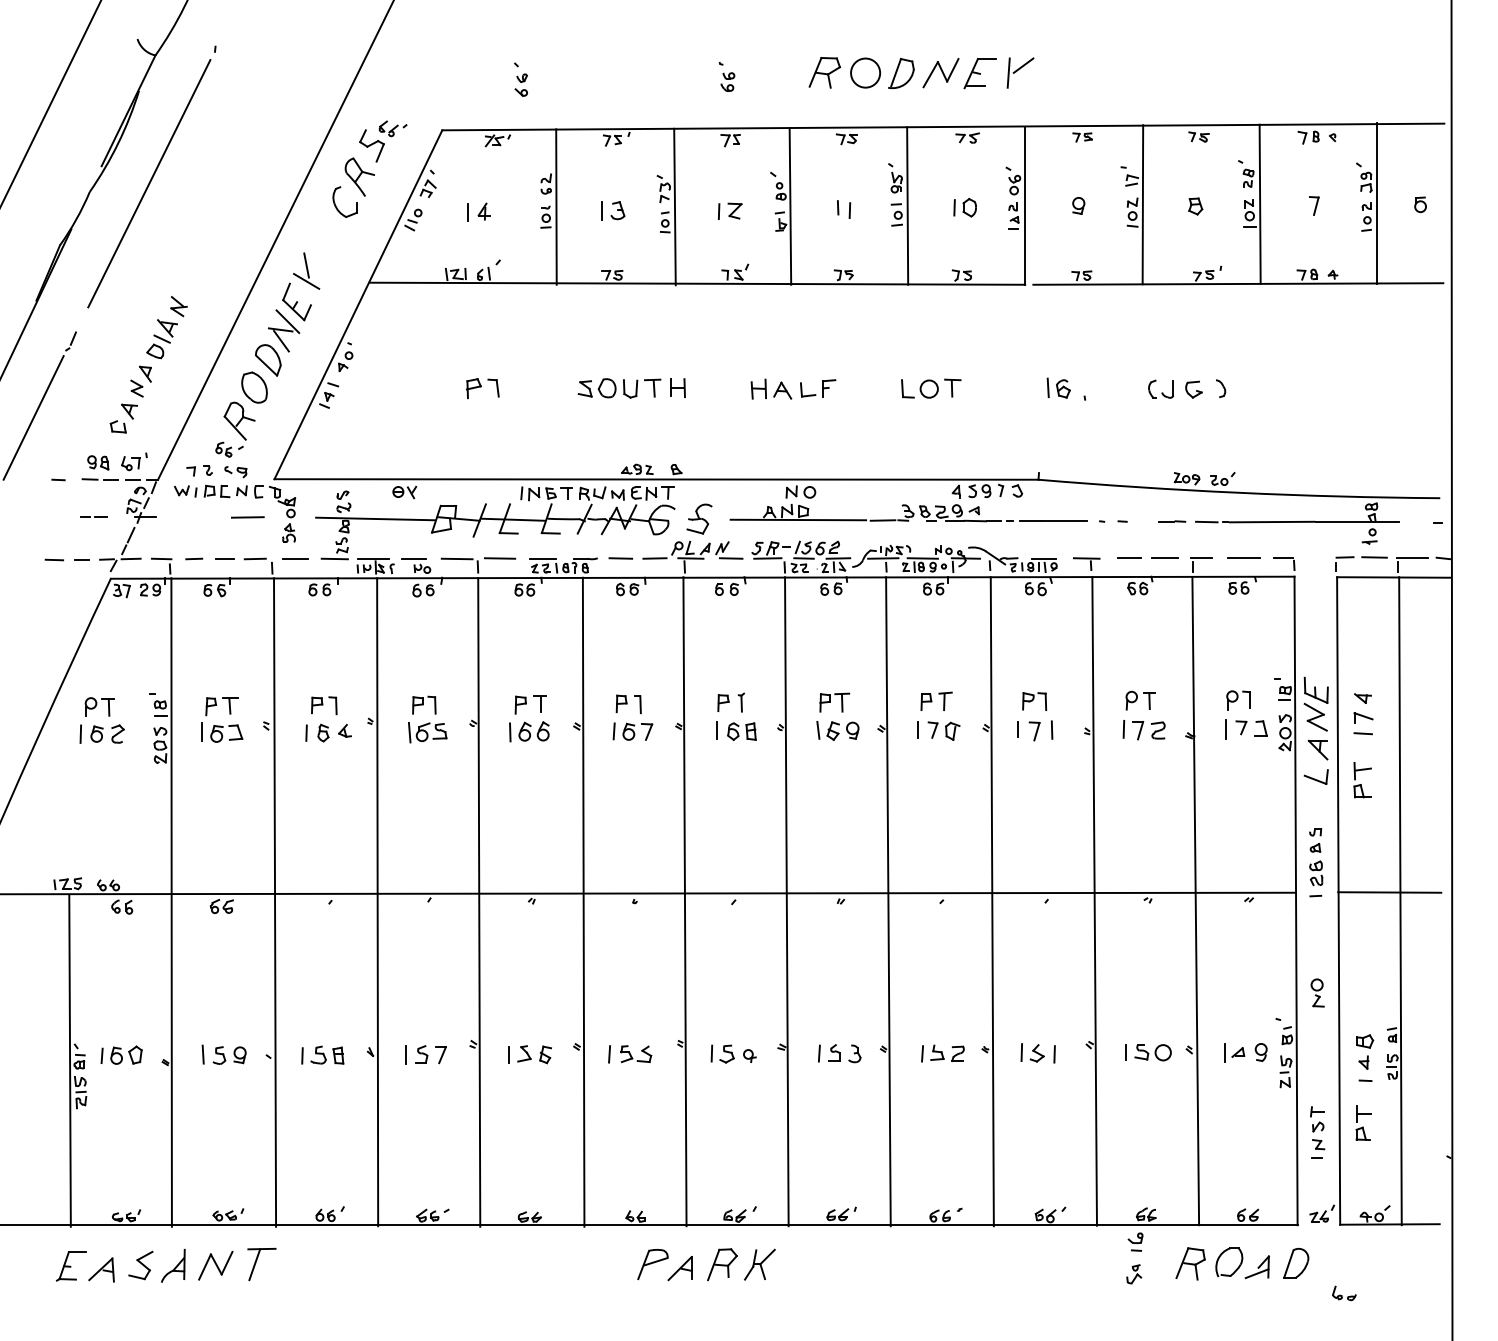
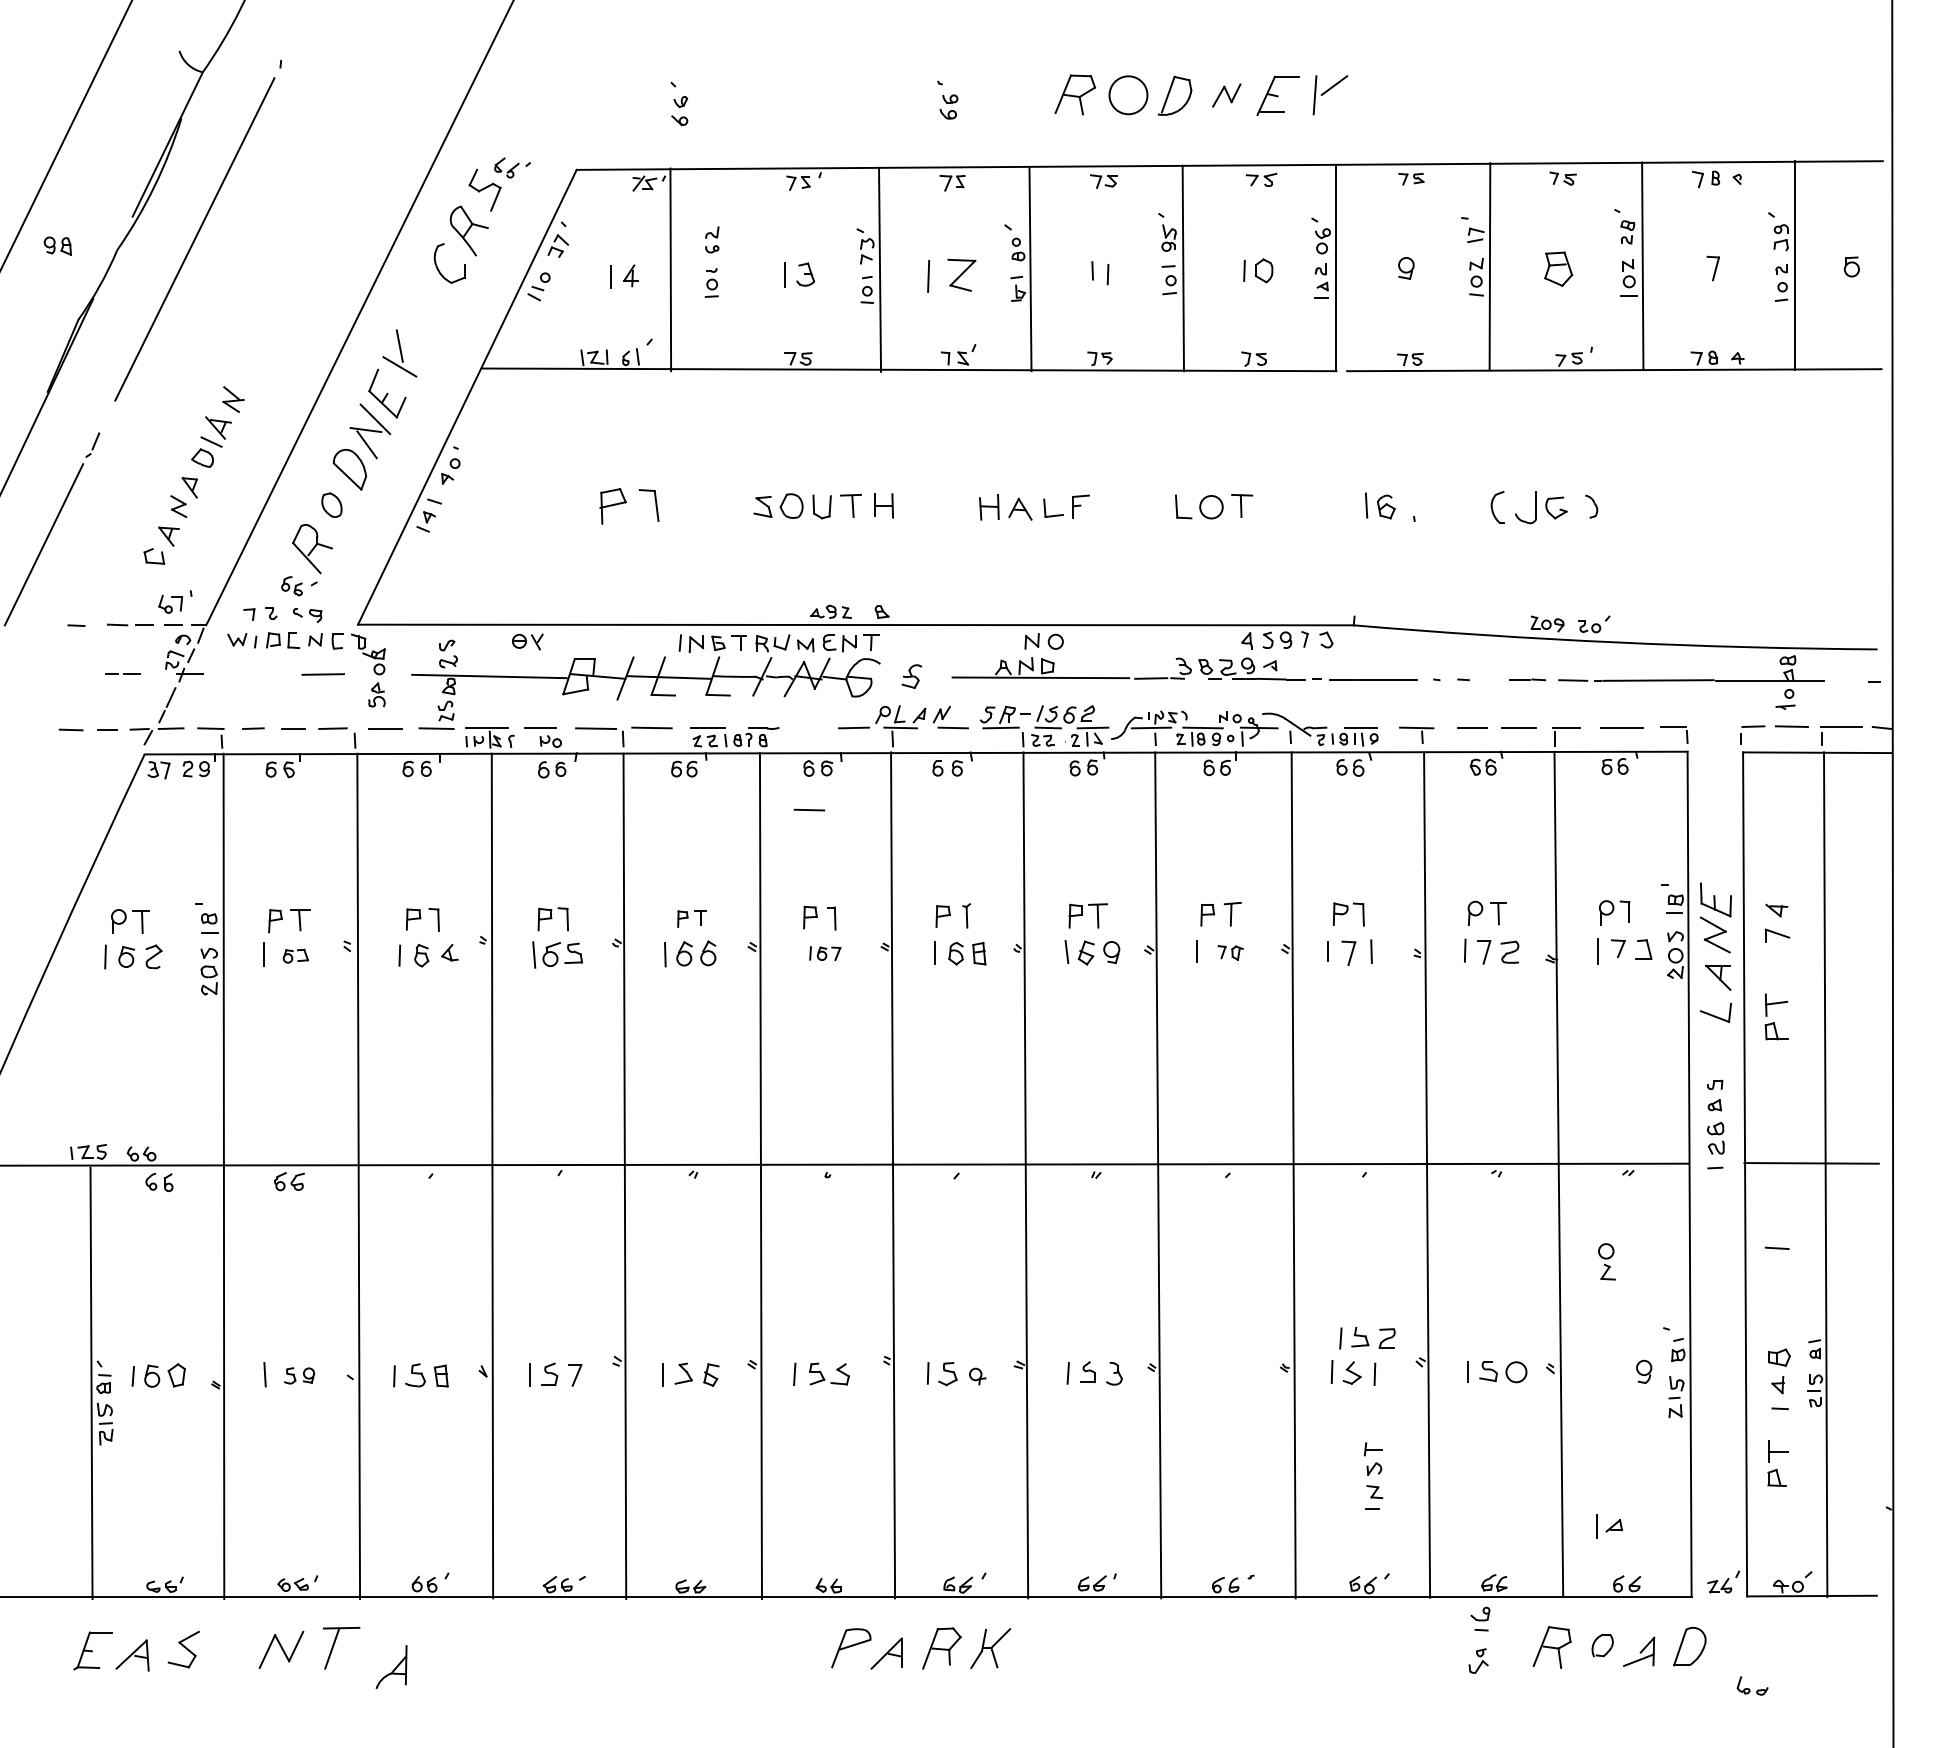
part: (940, 73) -> (1226, 95), size x0.6
line: (556, 206) -> (670, 269), moved
part: (1195, 206) -> (1558, 269), size x1.6
part: (730, 210) -> (952, 274), size x1.6
part: (254, 387) -> (331, 505), size x0.6
part: (482, 388) -> (629, 506), size x1.4
part: (1160, 388) -> (1512, 506), size x1.4
part: (98, 462) -> (58, 245), moved
part: (699, 518) -> (911, 675), size x0.6
line: (620, 558) -> (809, 810), moved
part: (530, 704) -> (691, 918), size x0.7
part: (943, 730) -> (1230, 952), size x0.6
part: (632, 731) -> (824, 953), size x0.6
part: (226, 733) -> (295, 956), size x0.6
line: (1362, 733) -> (1776, 1248), moved
part: (1317, 992) -> (1606, 1261), moved
part: (1234, 1052) -> (1609, 1525), moved
part: (942, 1053) -> (1366, 1338), moved
part: (229, 1055) -> (299, 1375), size x0.7
part: (1317, 1132) -> (1373, 1476), moved
part: (1229, 1262) -> (1602, 1645), size x0.6
part: (173, 1265) -> (391, 1666), moved

